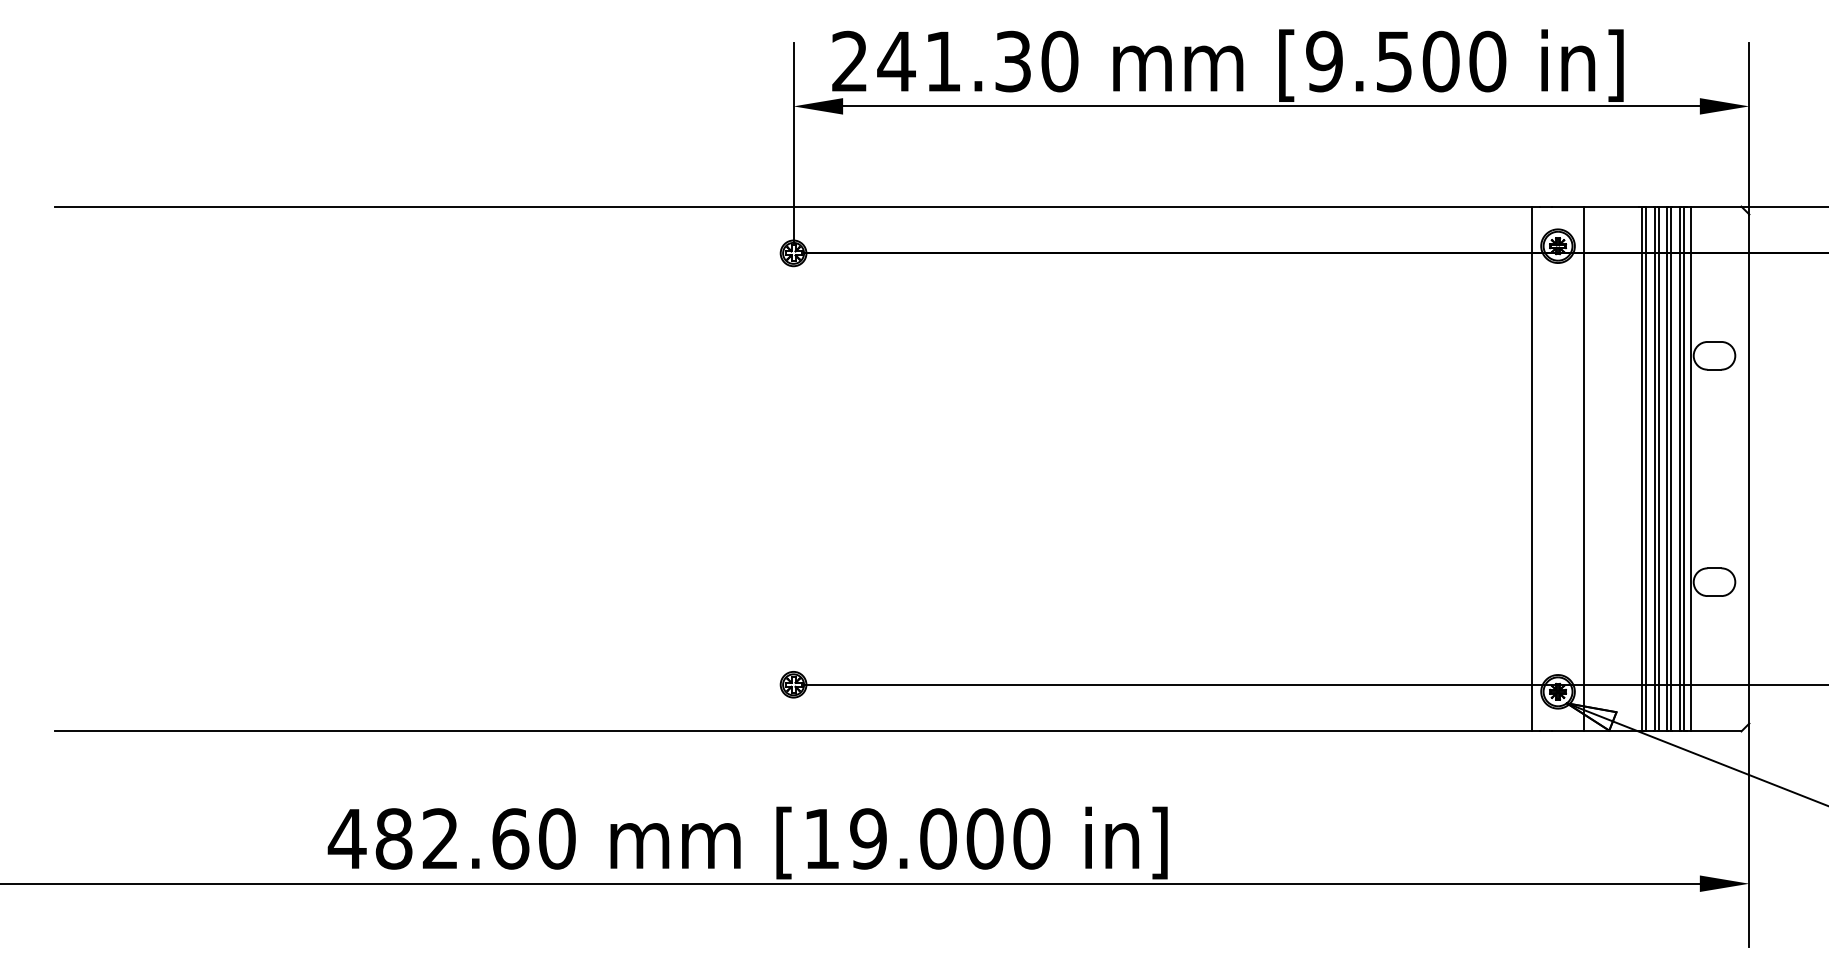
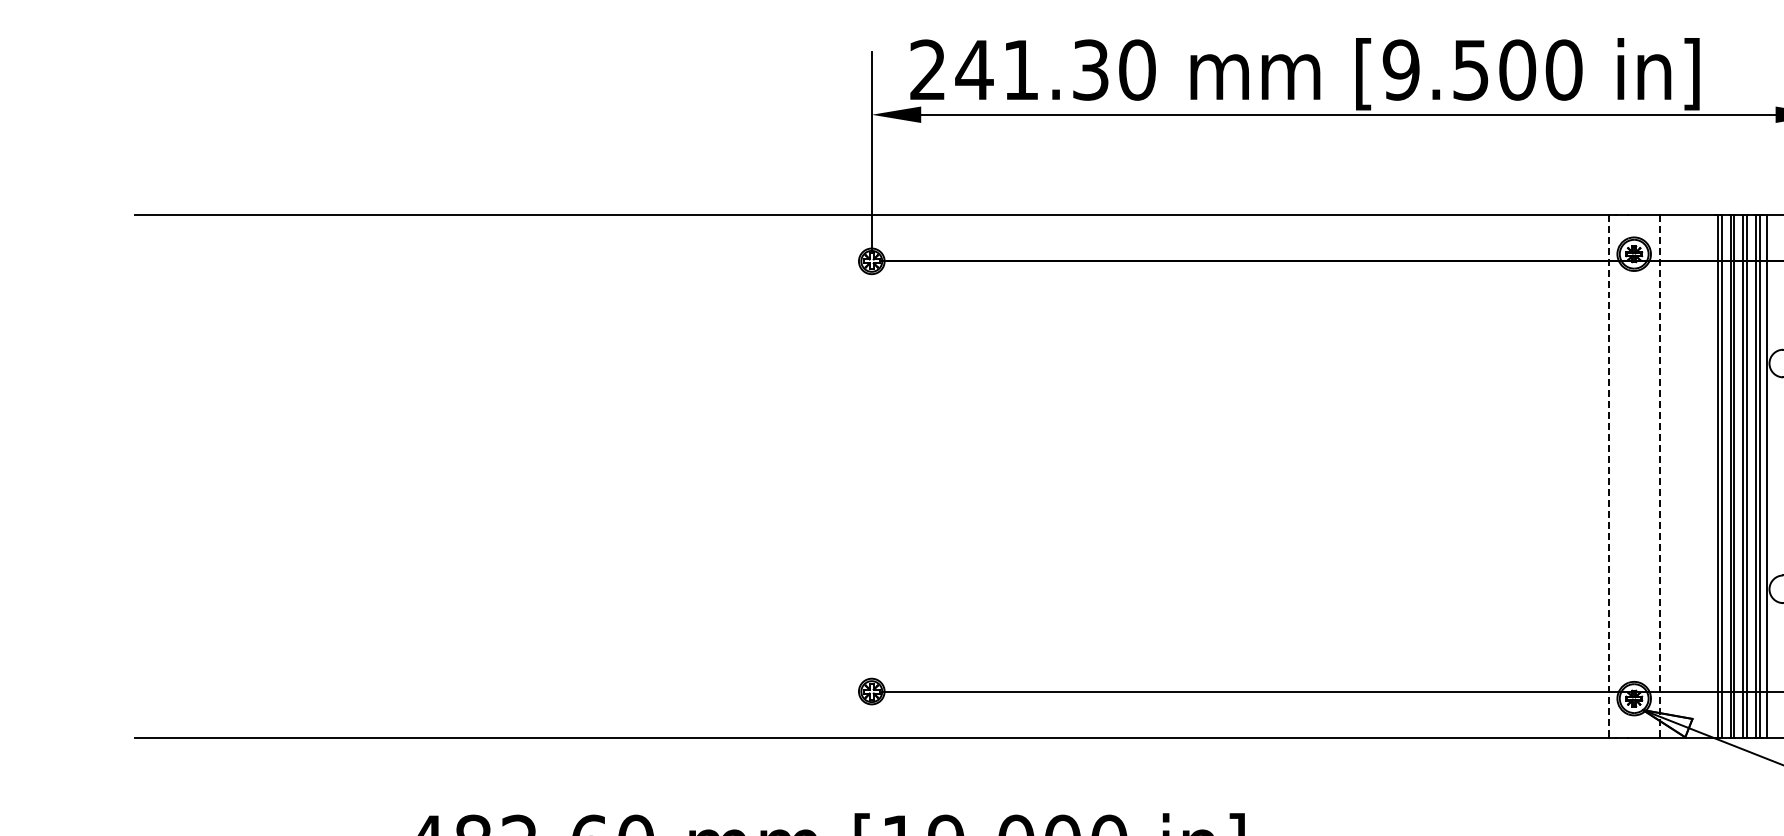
line: (1532, 469) -> (1608, 476), solid -> dashed
line: (1583, 469) -> (1659, 476), solid -> dashed

